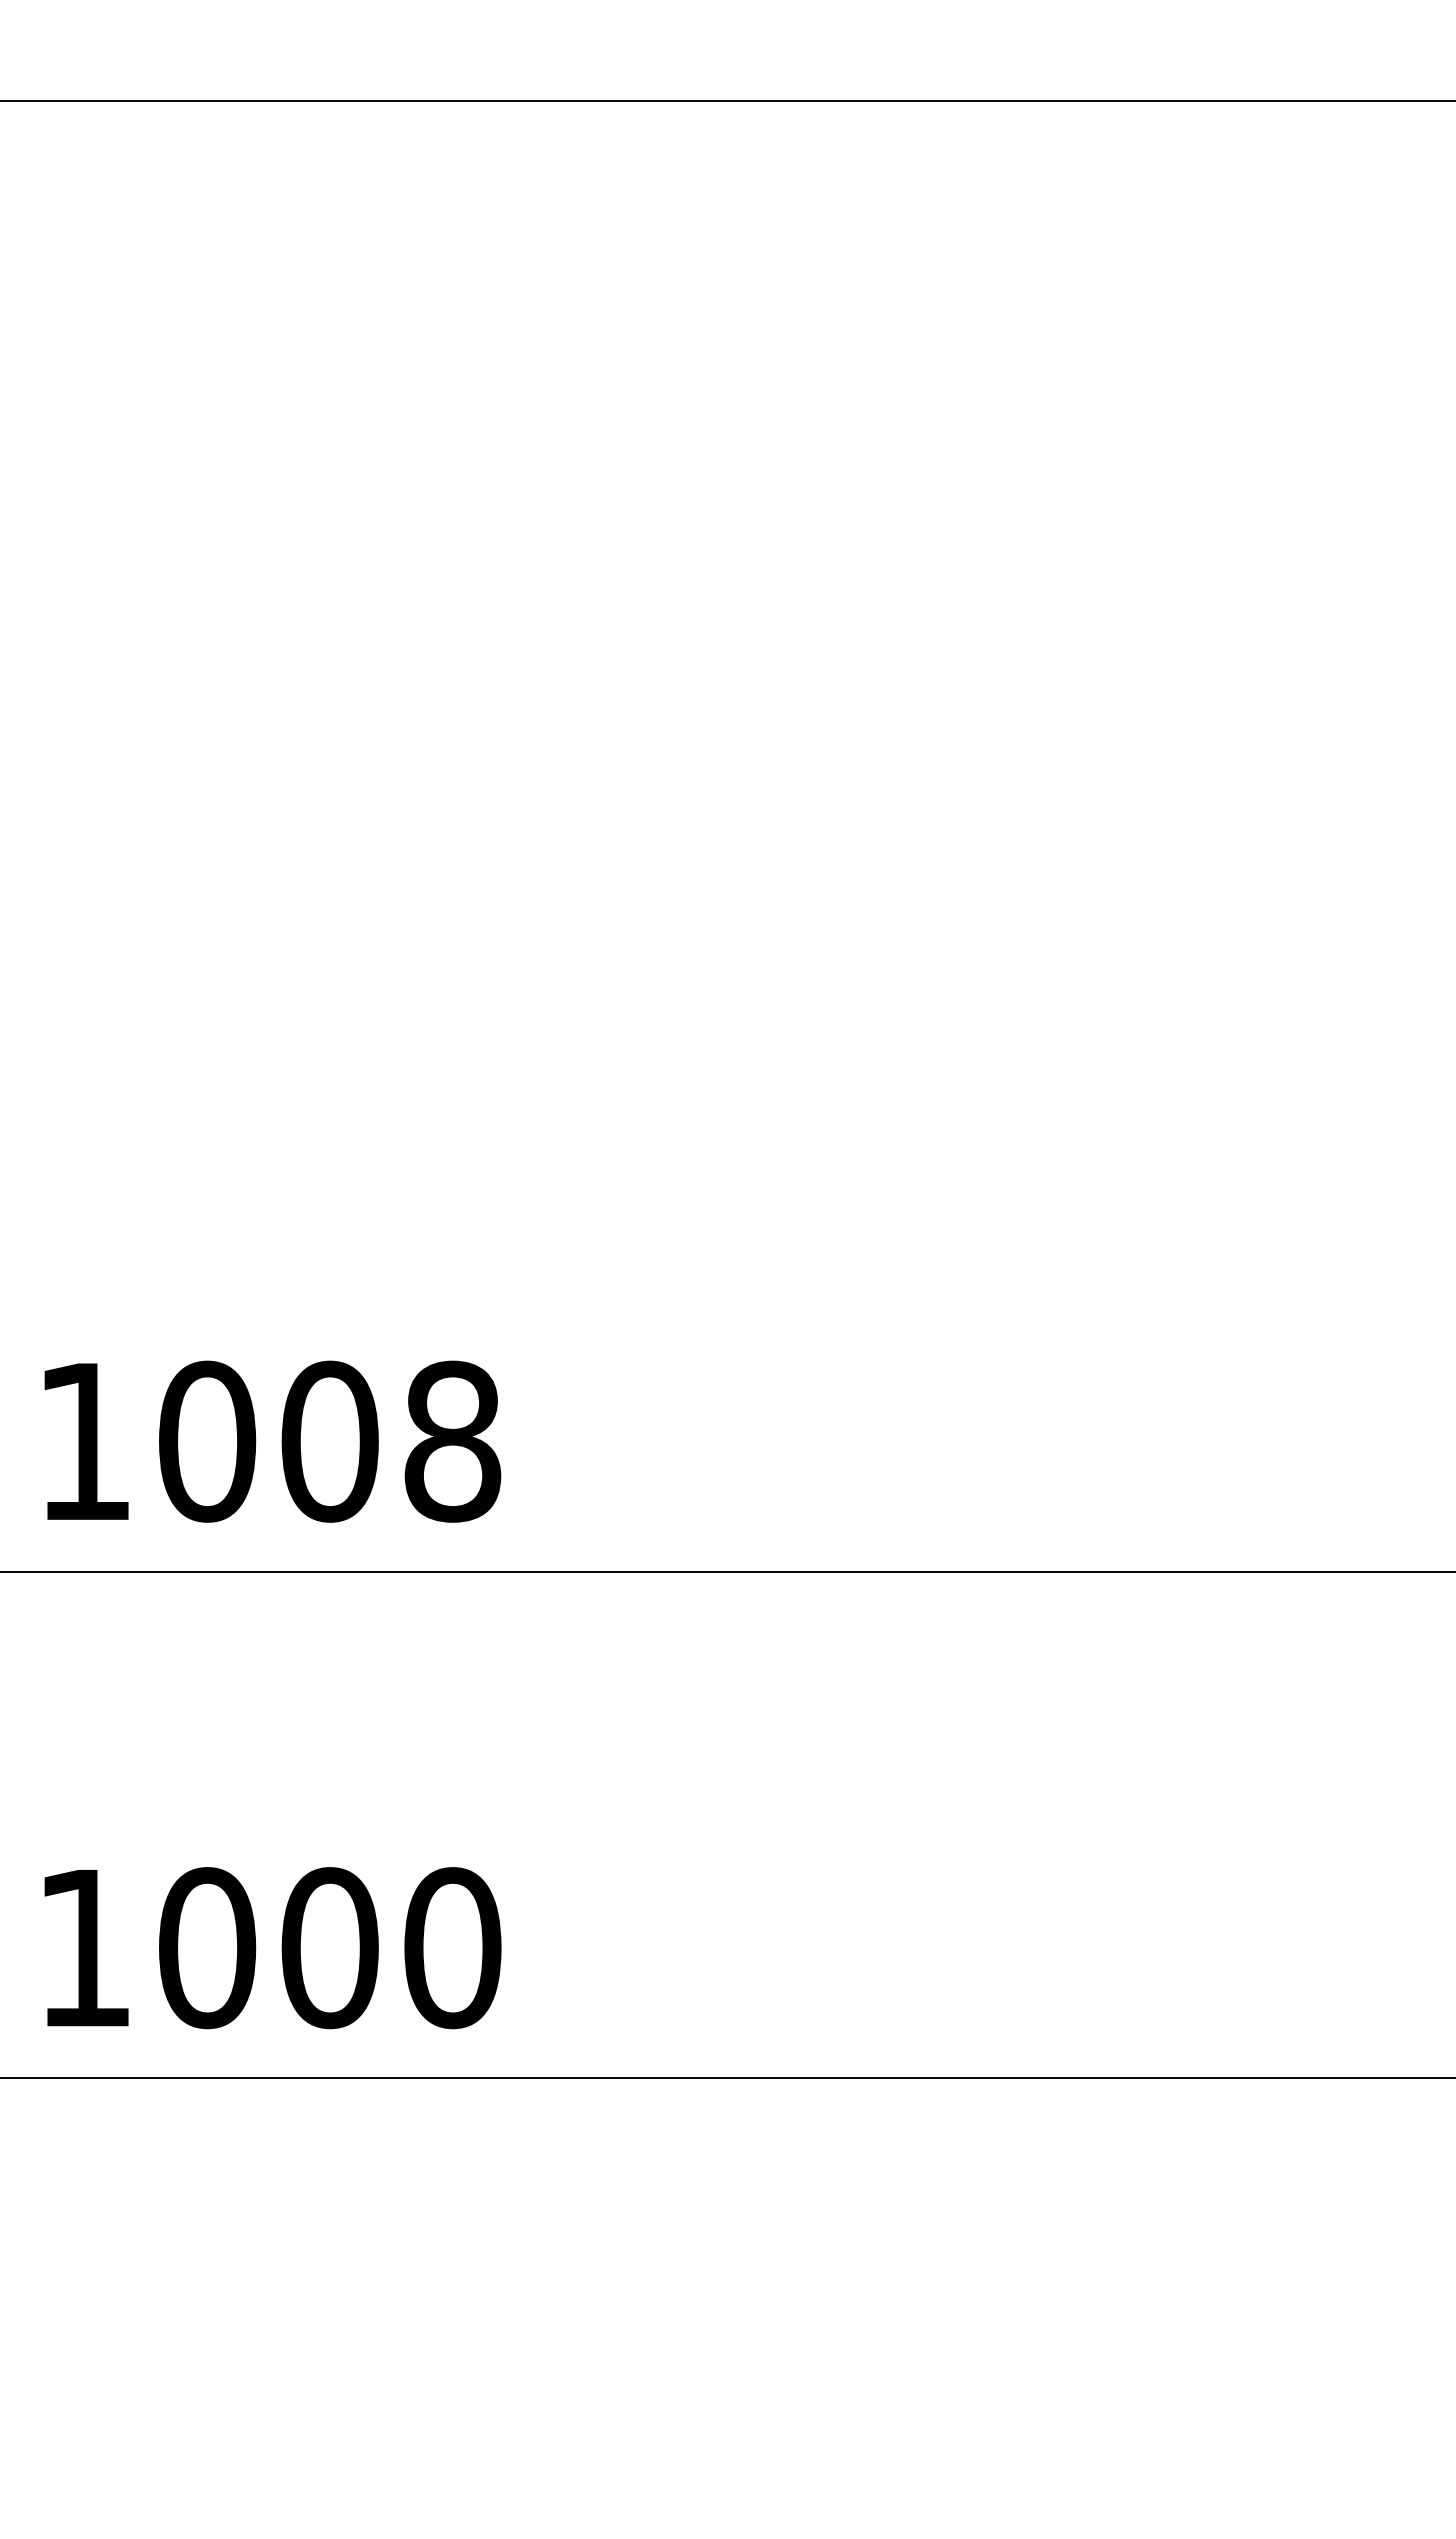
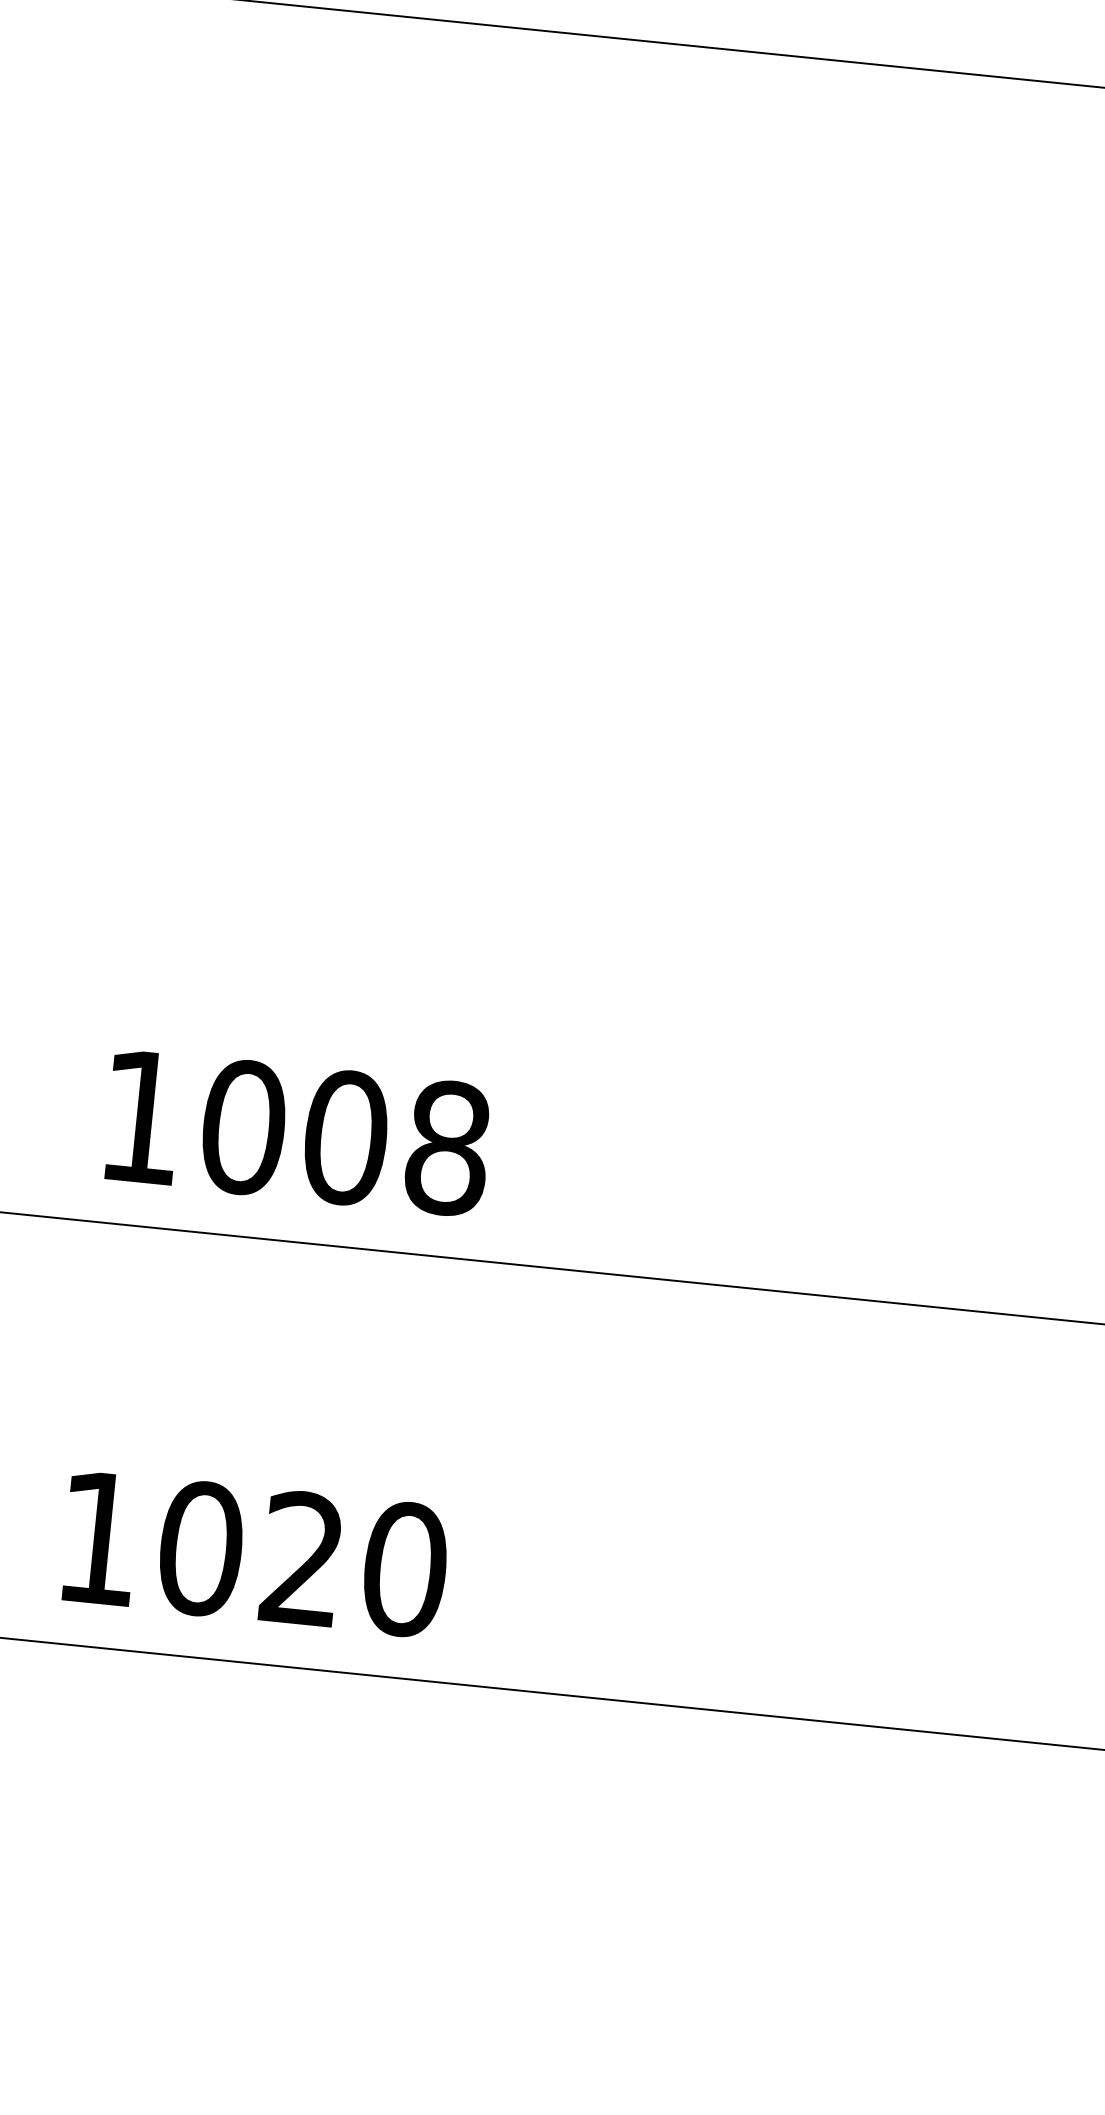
text: (329, 1948) -> (302, 1559), 1000 -> 1020

